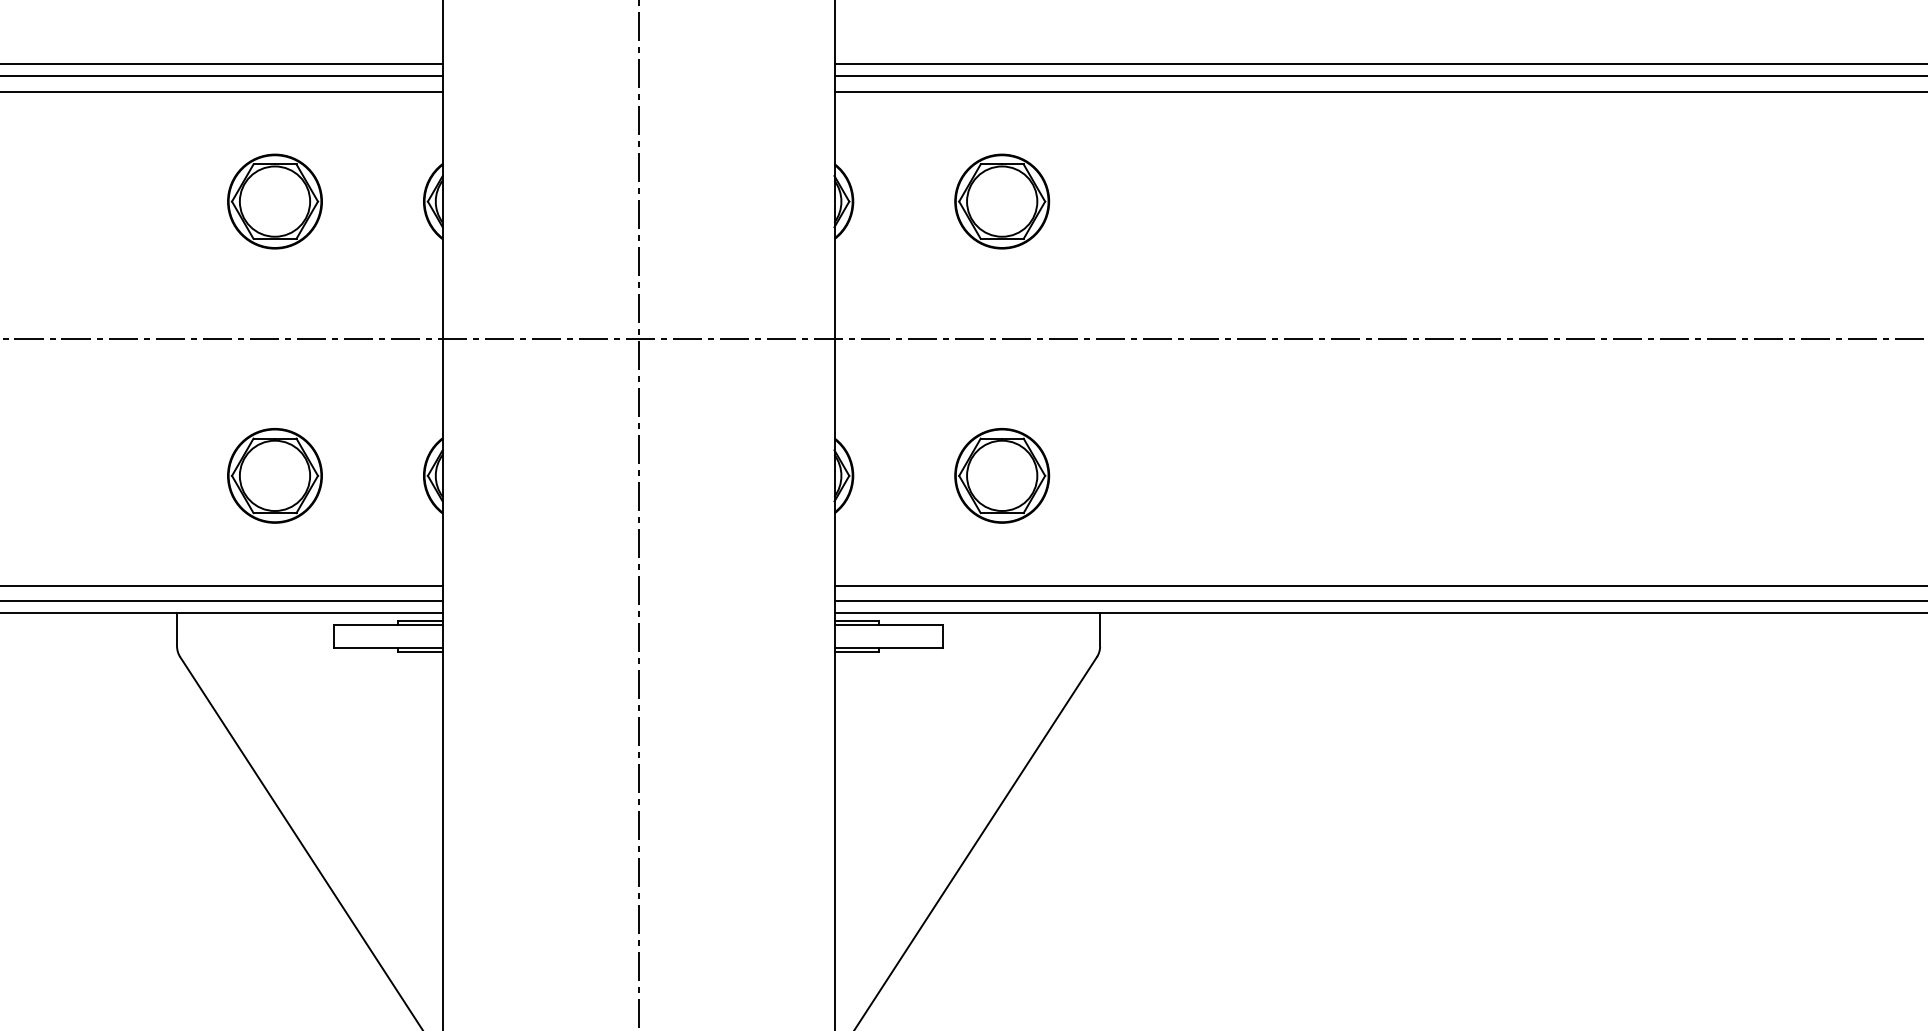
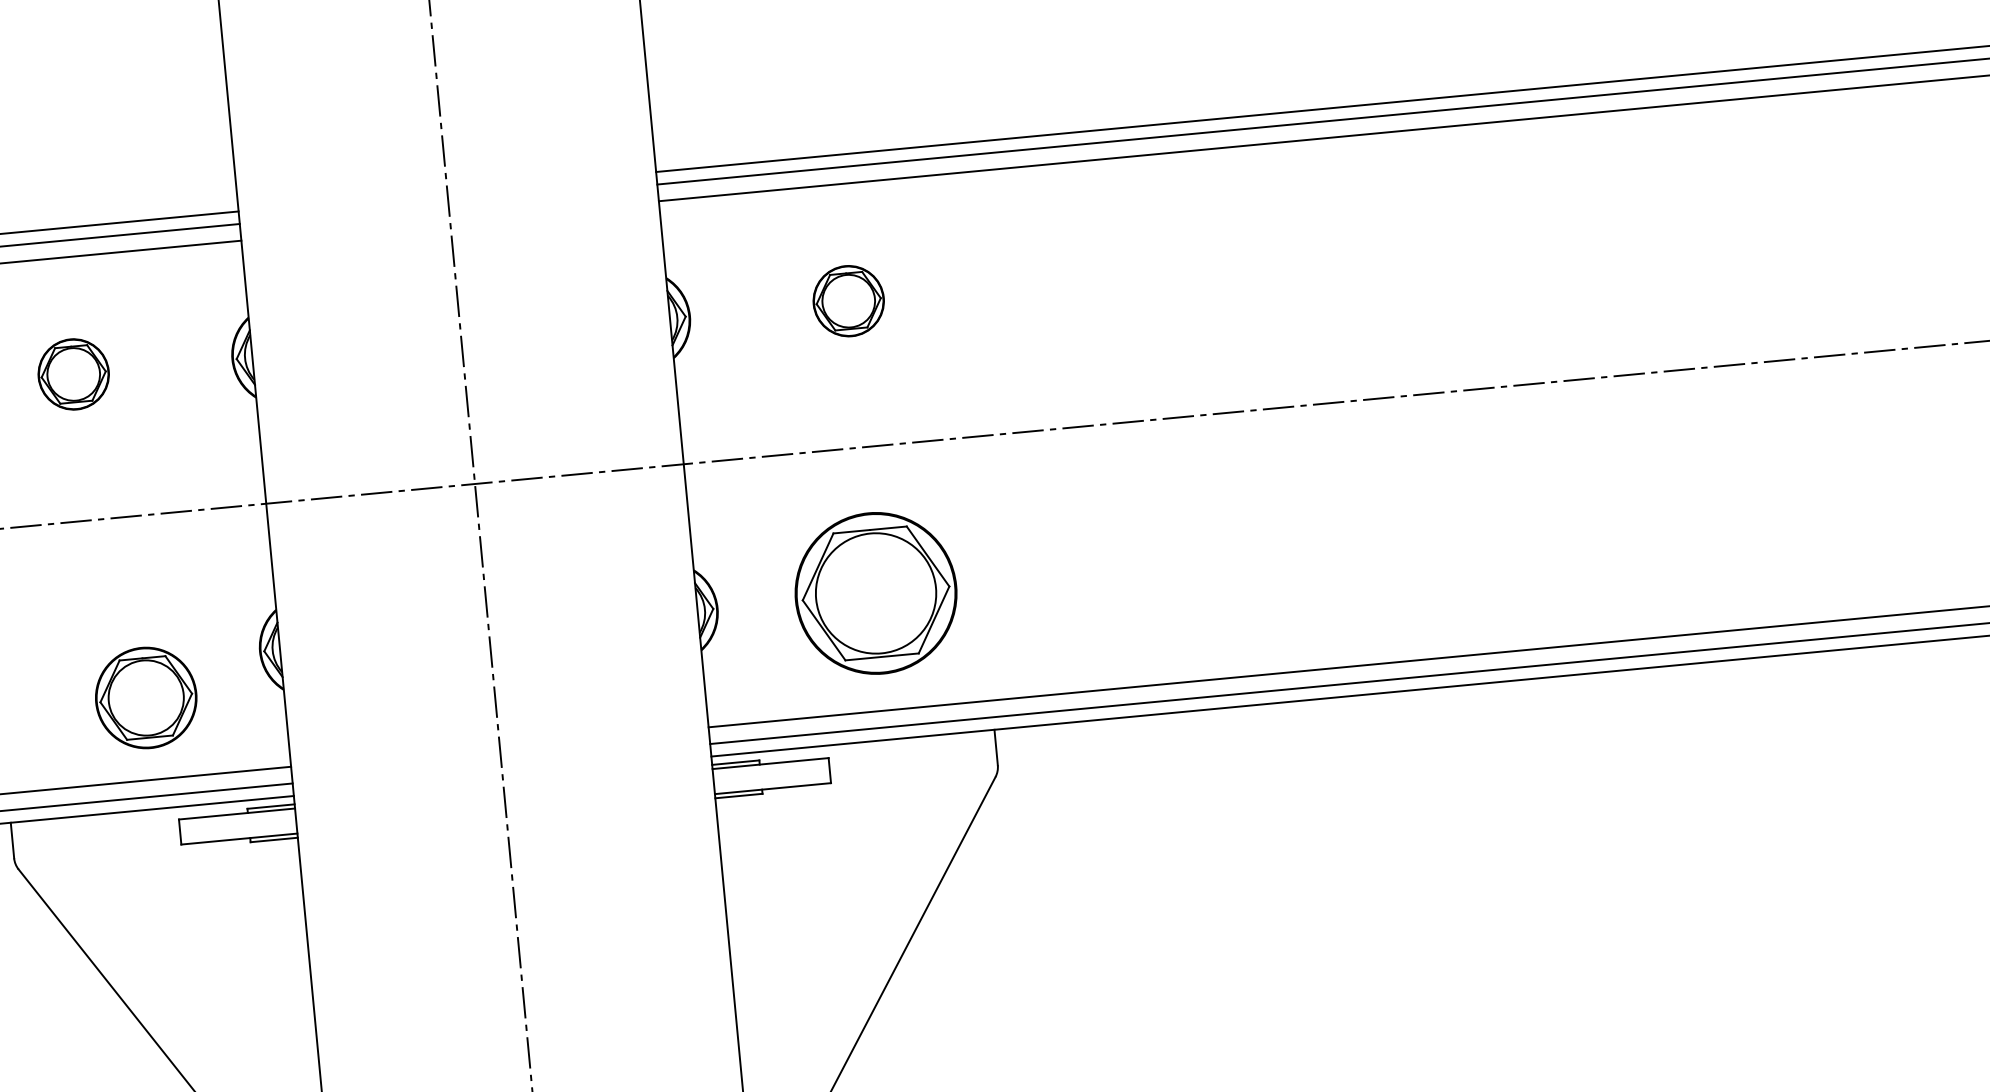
part: (274, 201) -> (73, 374), size x0.7
part: (1002, 201) -> (848, 301), size x0.7
part: (274, 475) -> (145, 697), moved
part: (1002, 475) -> (876, 593), size x1.6

